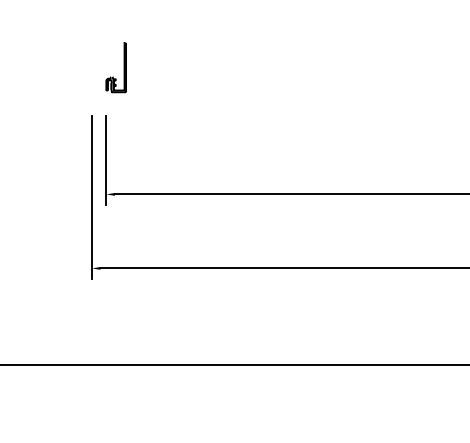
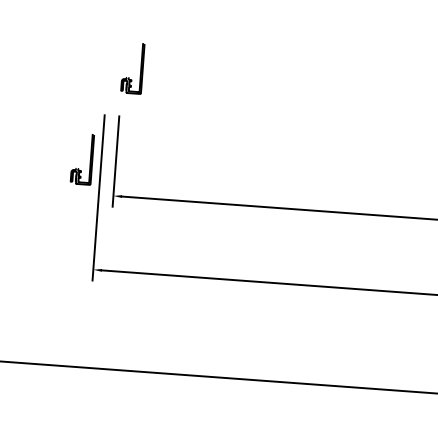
part: (80, 160) -> (89, 159), added

